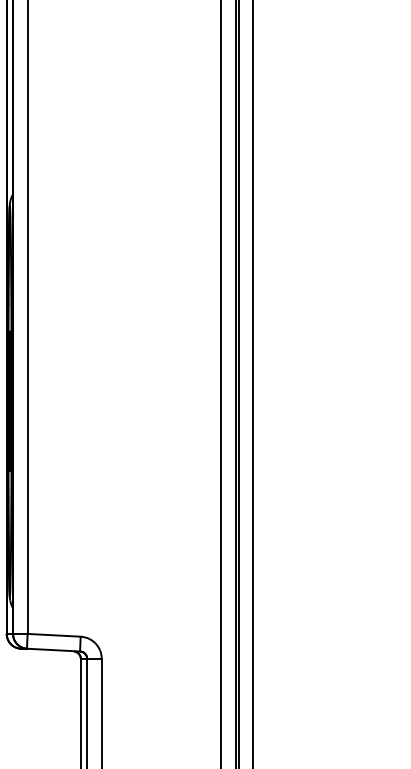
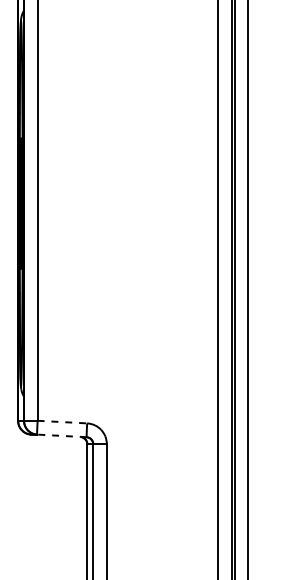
line: (54, 635) -> (62, 422), solid -> dashed
line: (53, 650) -> (61, 436), solid -> dashed

